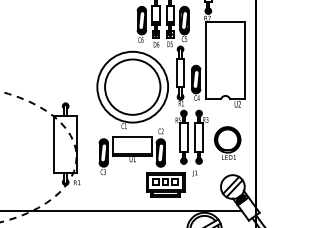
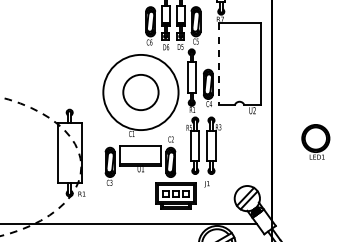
line: (205, 60) -> (218, 64), solid -> dashed
circle: (132, 87) -> (140, 92), size x0.6
part: (227, 142) -> (315, 141), moved

